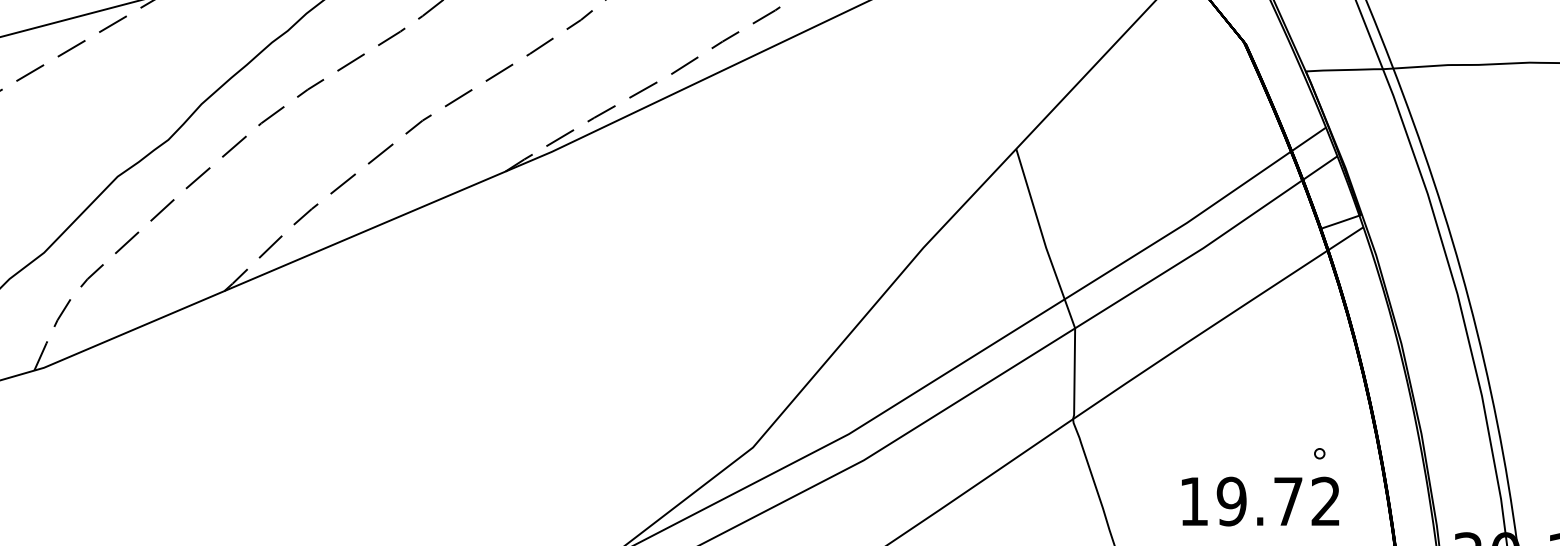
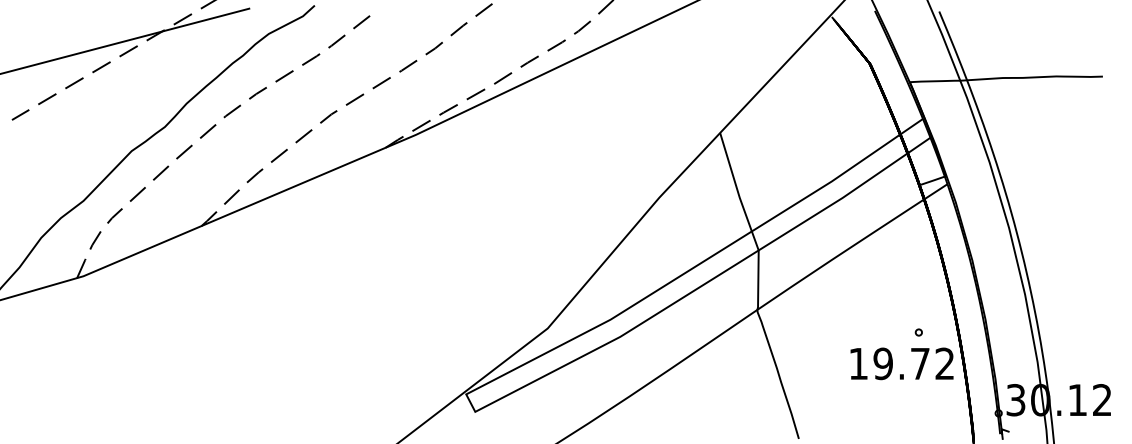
text: (1259, 501) -> (901, 363), moved

